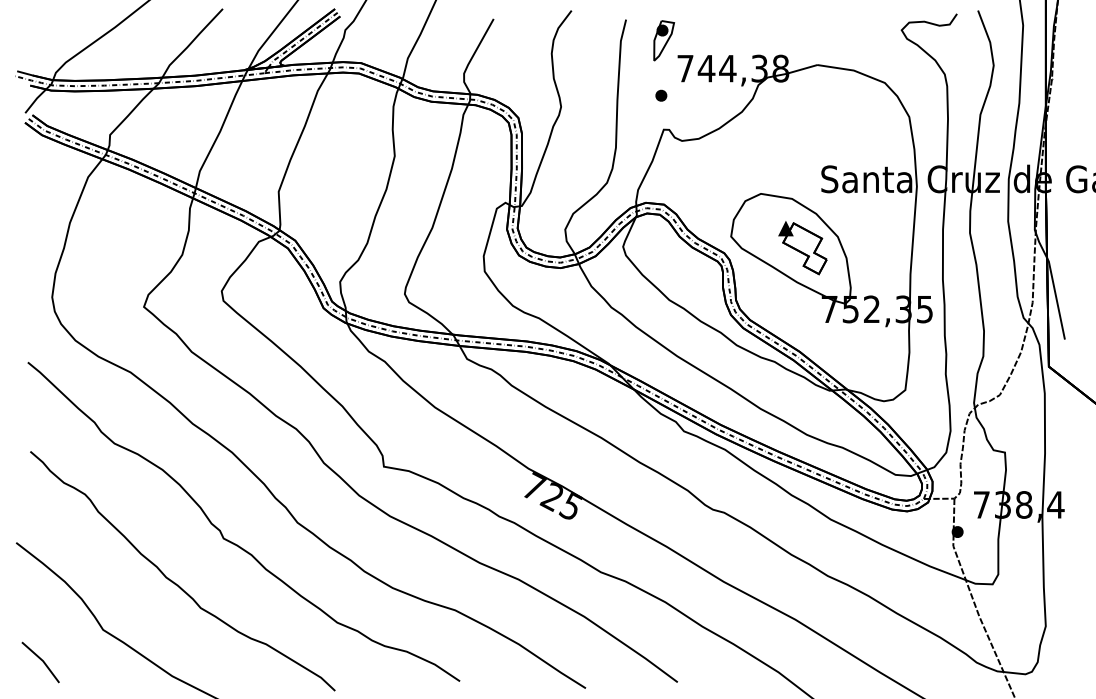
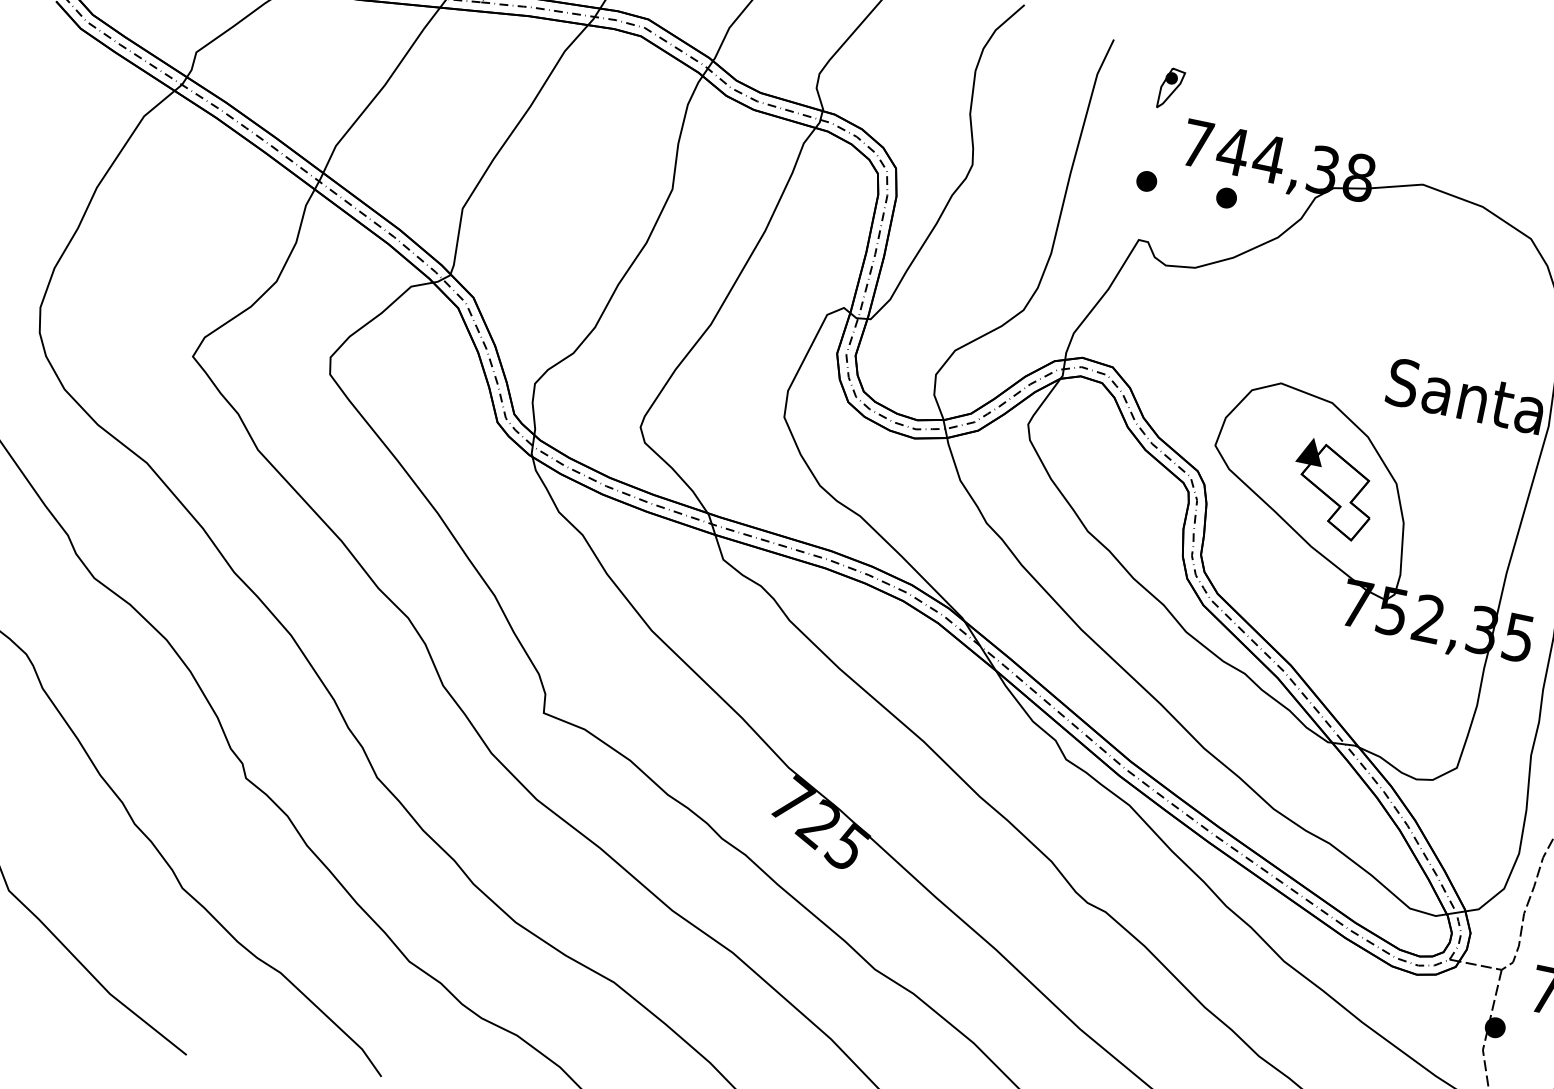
part: (664, 40) -> (1171, 88), size x0.6
part: (708, 95) -> (1226, 197), added

